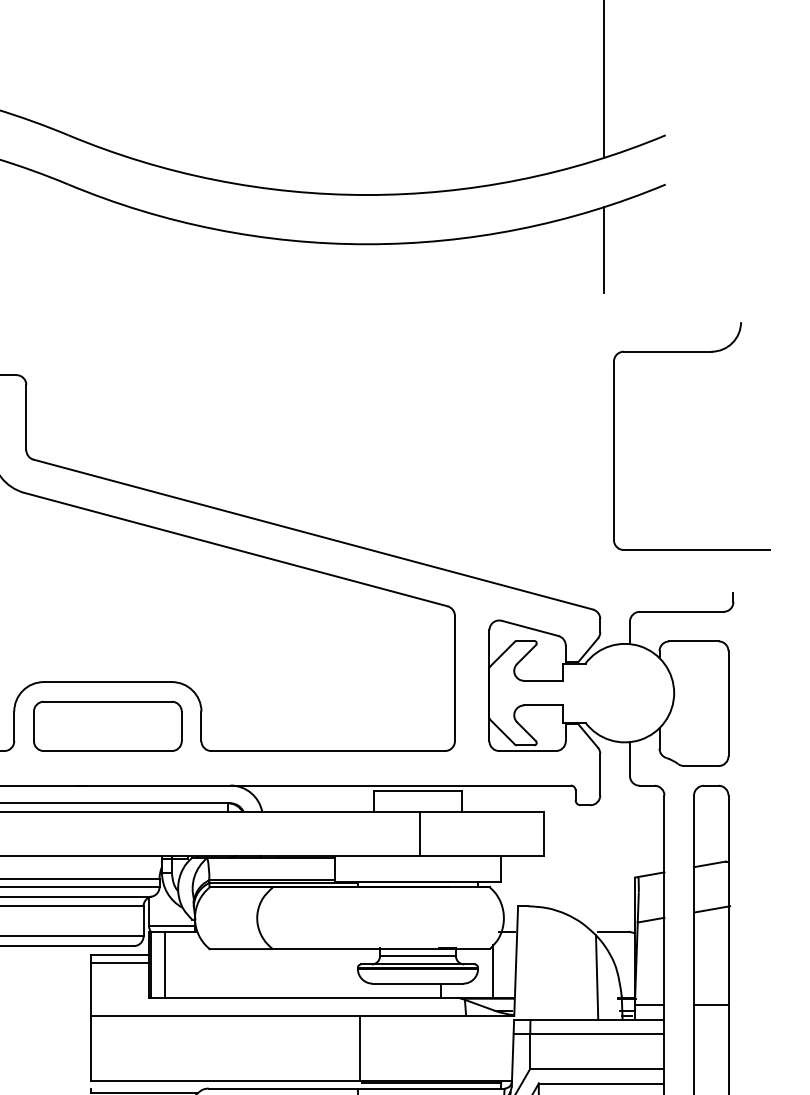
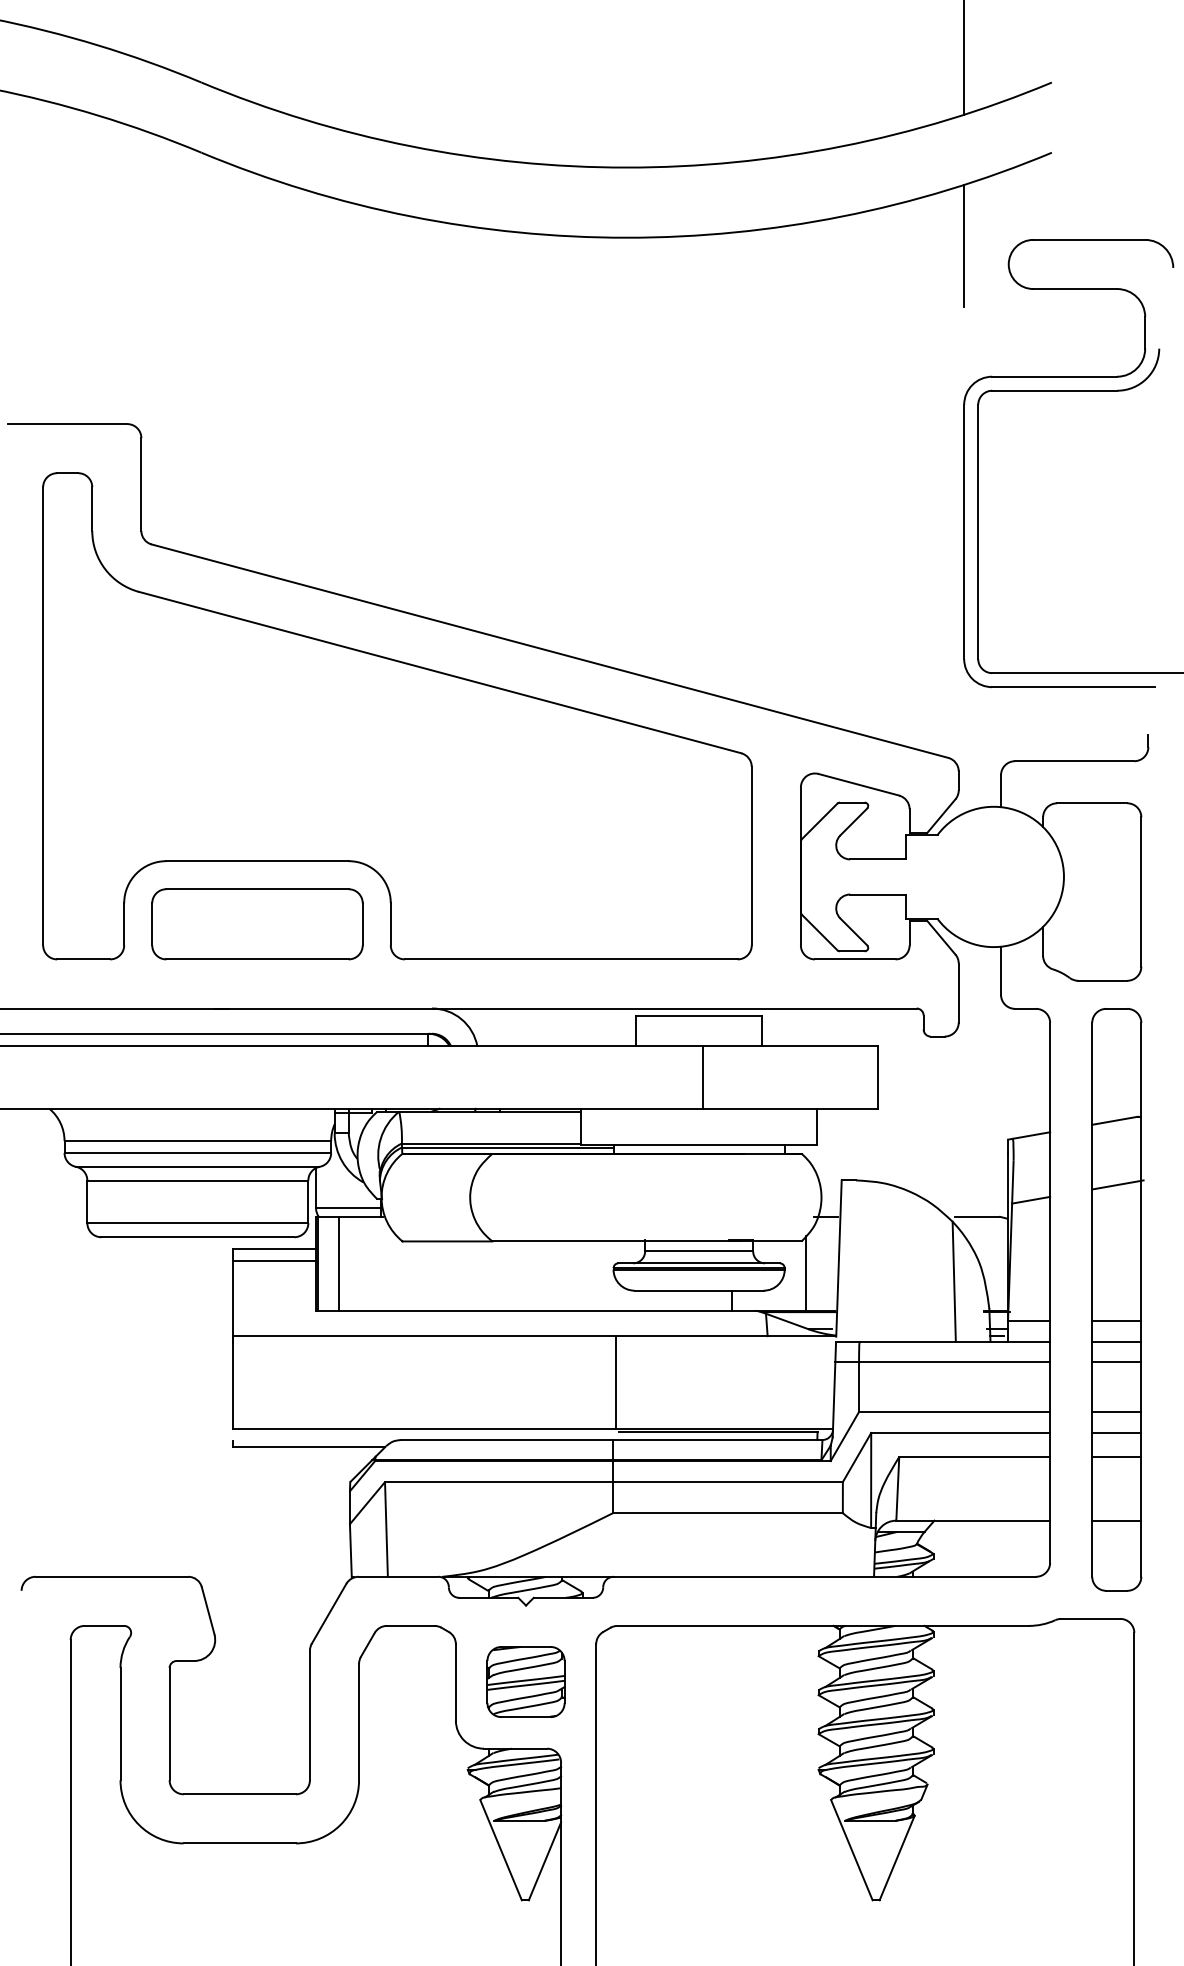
part: (677, 342) -> (1068, 377), added
line: (711, 1019) -> (1116, 1341), added
line: (711, 1034) -> (1116, 1362), added
line: (711, 1068) -> (1116, 1411), added
line: (711, 1083) -> (1116, 1432), added

